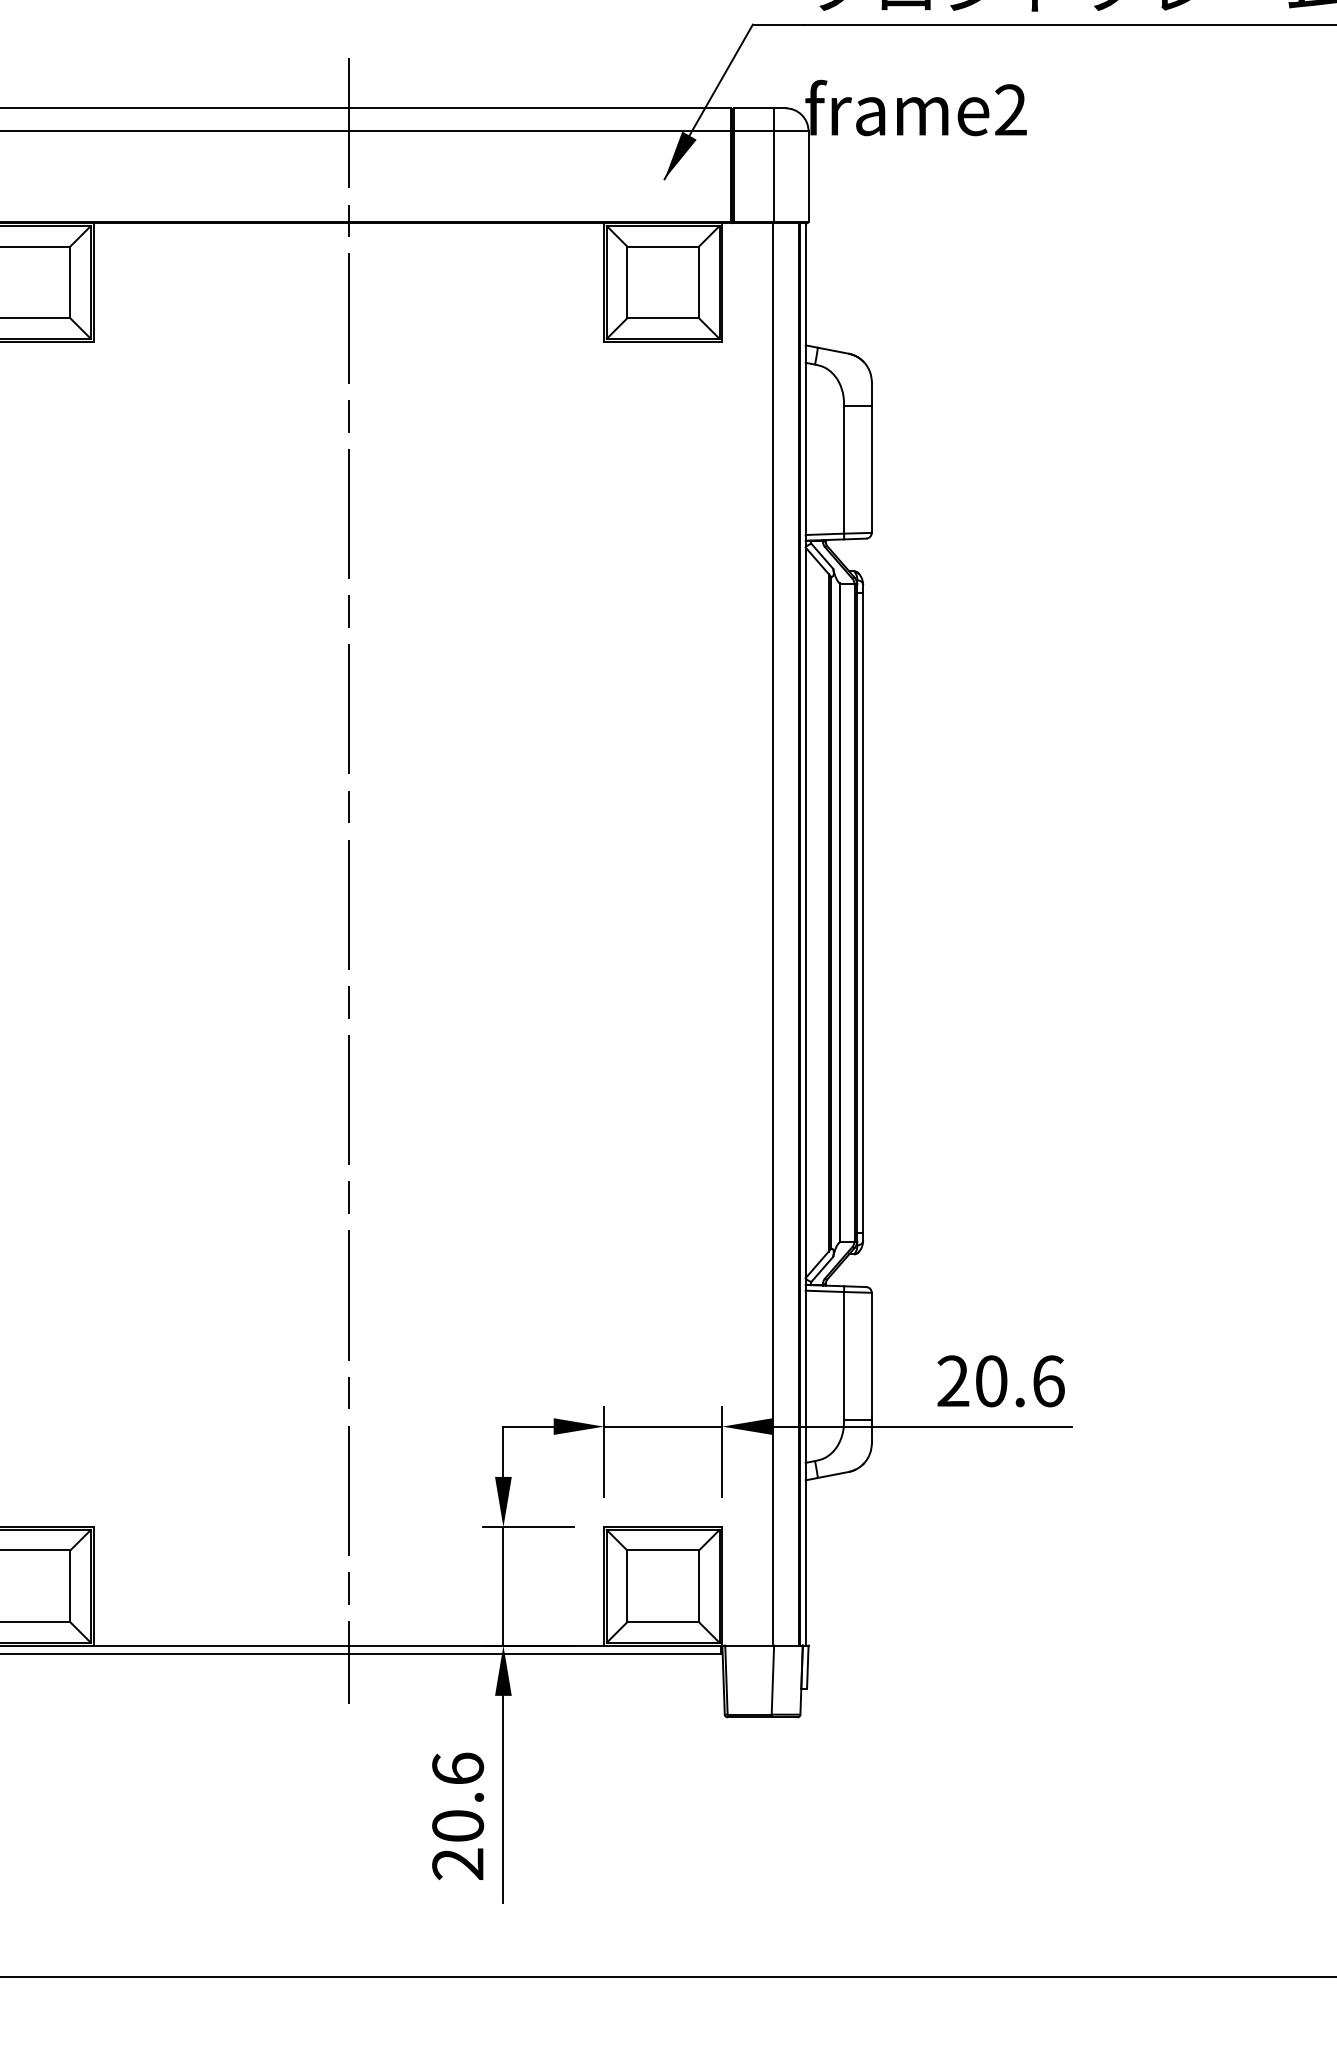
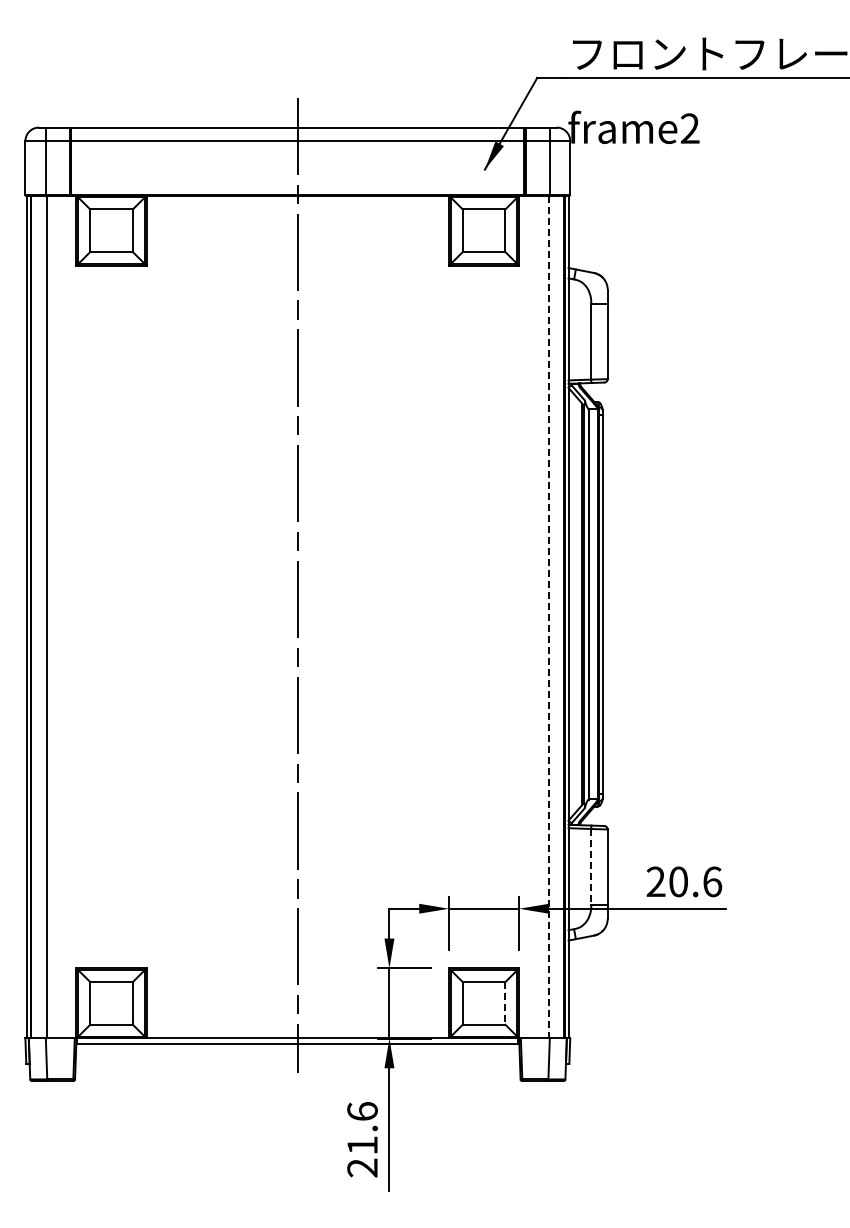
line: (771, 935) -> (548, 617), solid -> dashed
line: (844, 1355) -> (591, 866), solid -> dashed
line: (699, 1586) -> (505, 1003), solid -> dashed
text: (457, 1826) -> (362, 1145), 20.6 -> 21.6

